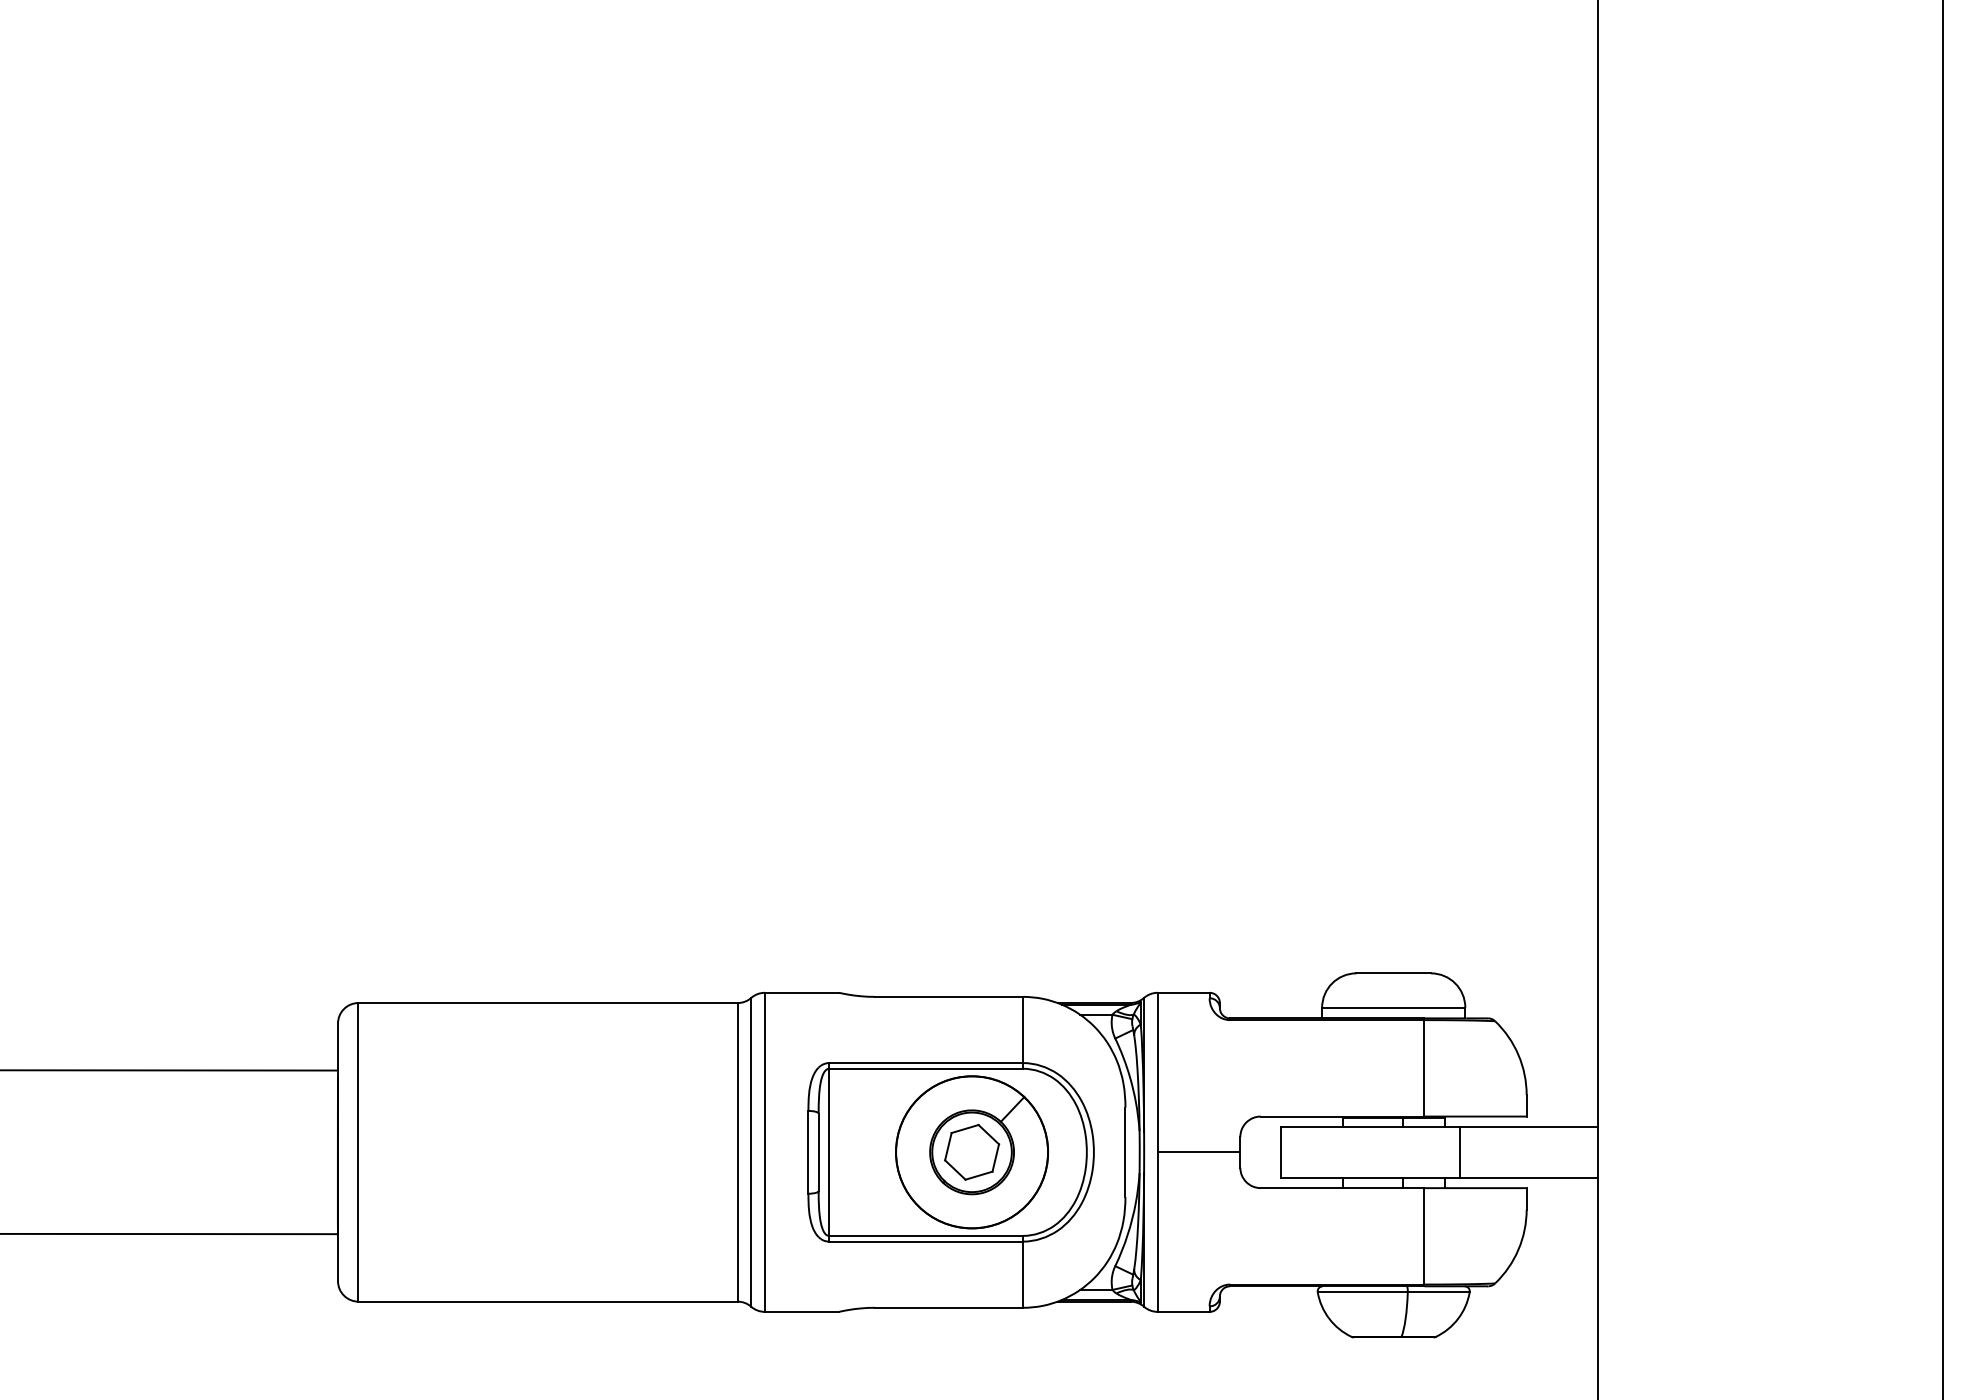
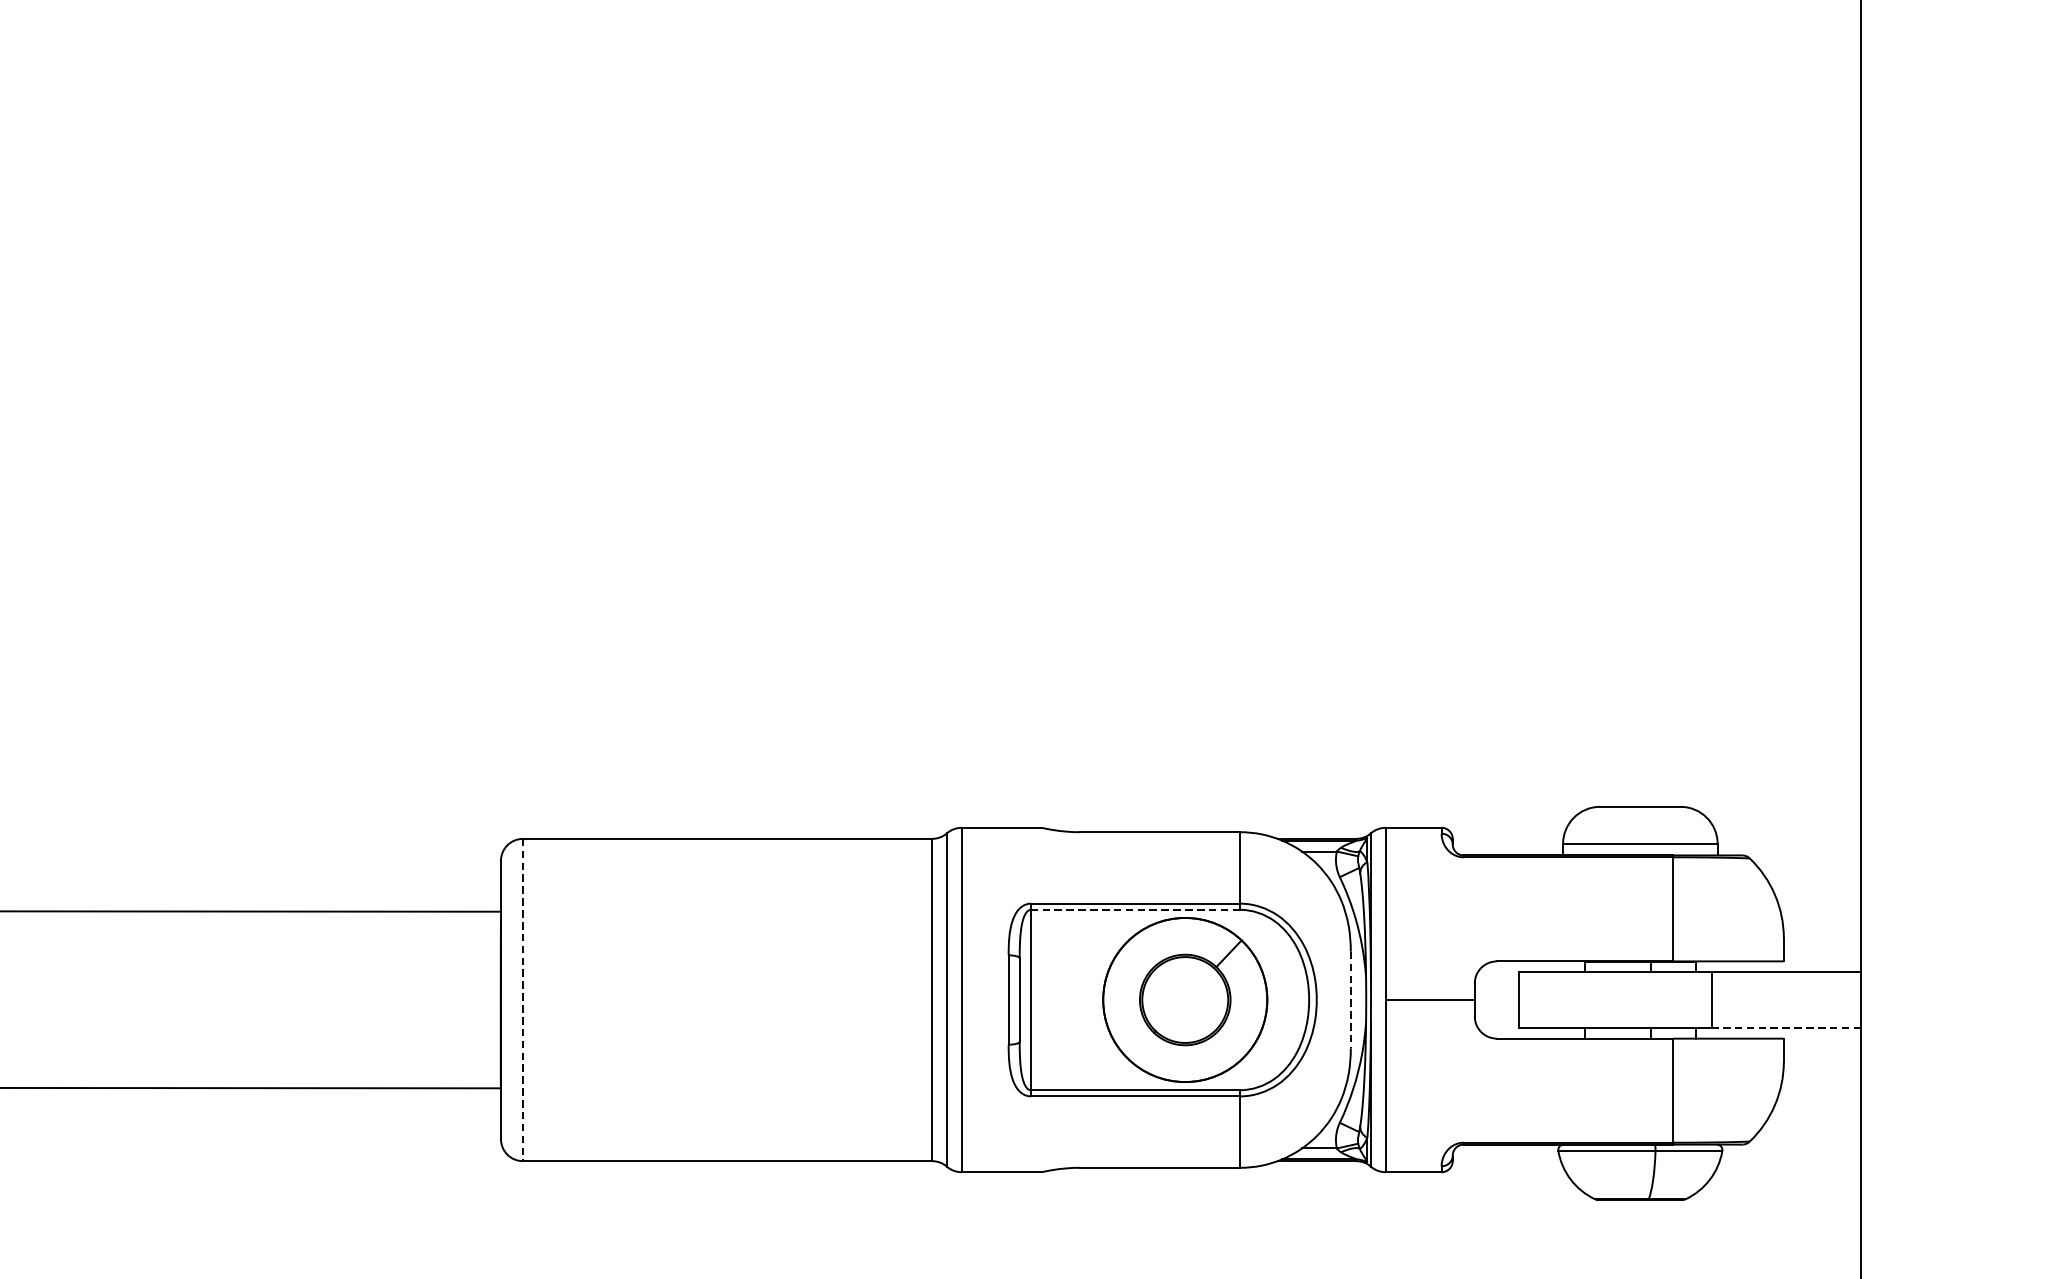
line: (926, 1068) -> (1136, 909), solid -> dashed
part: (972, 1151) -> (1185, 999), removed
line: (358, 1152) -> (523, 1000), solid -> dashed
line: (1125, 1152) -> (1350, 1000), solid -> dashed
line: (1528, 1177) -> (1785, 1027), solid -> dashed

